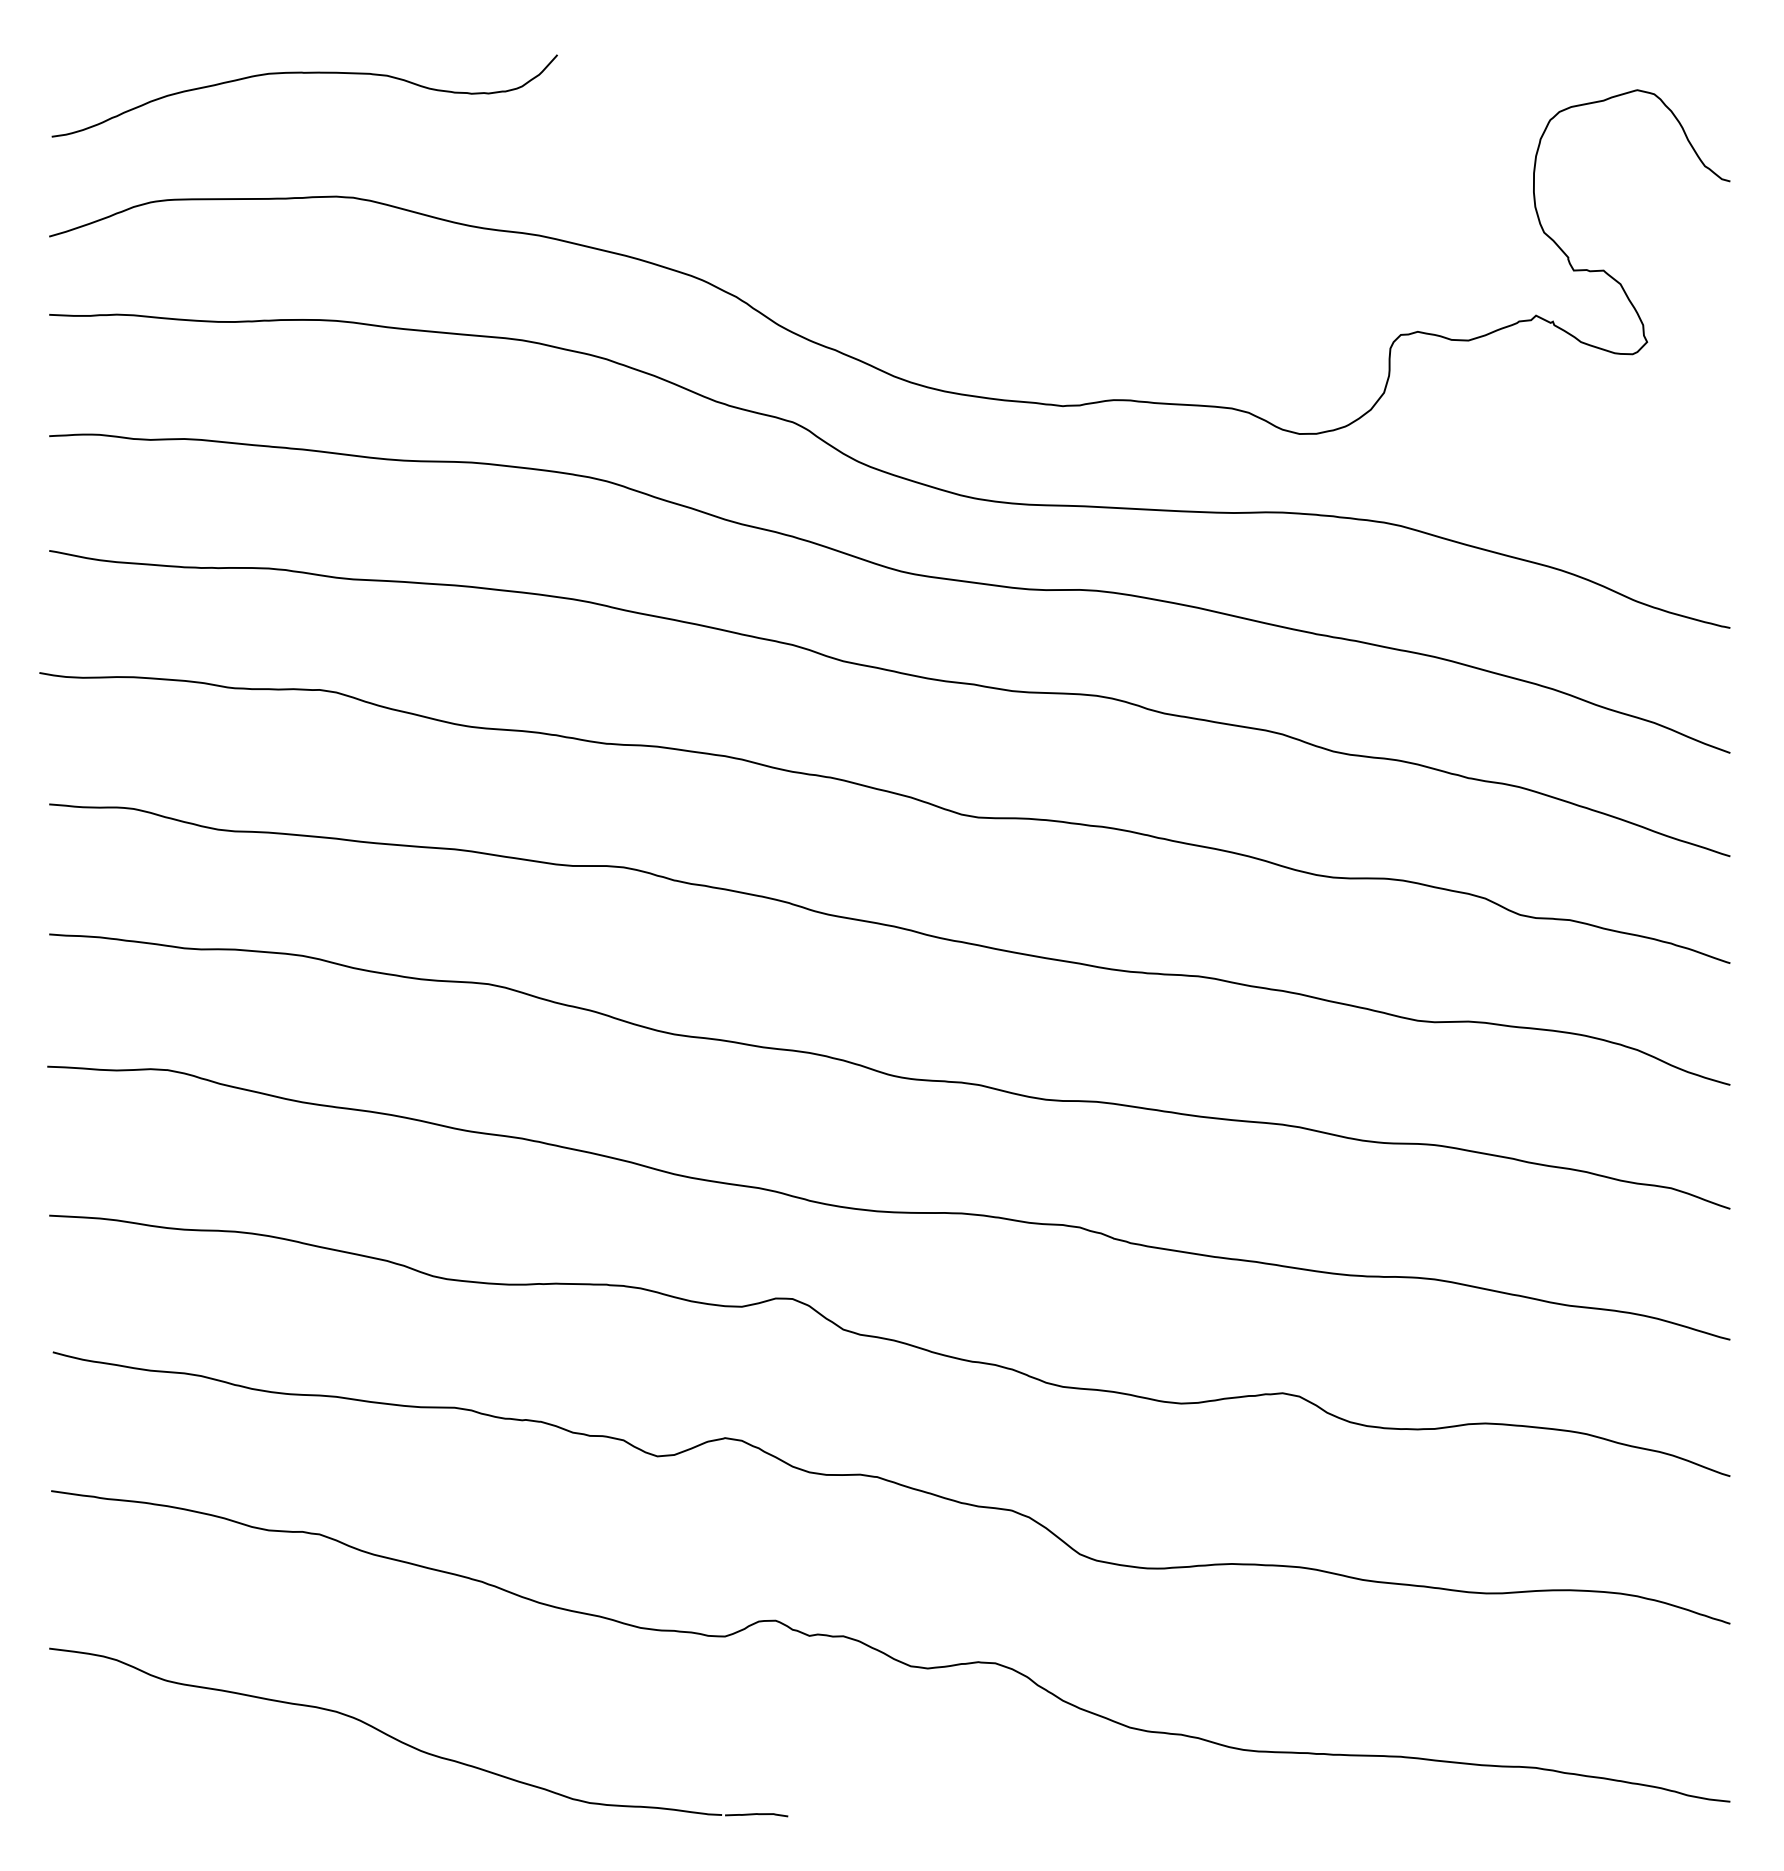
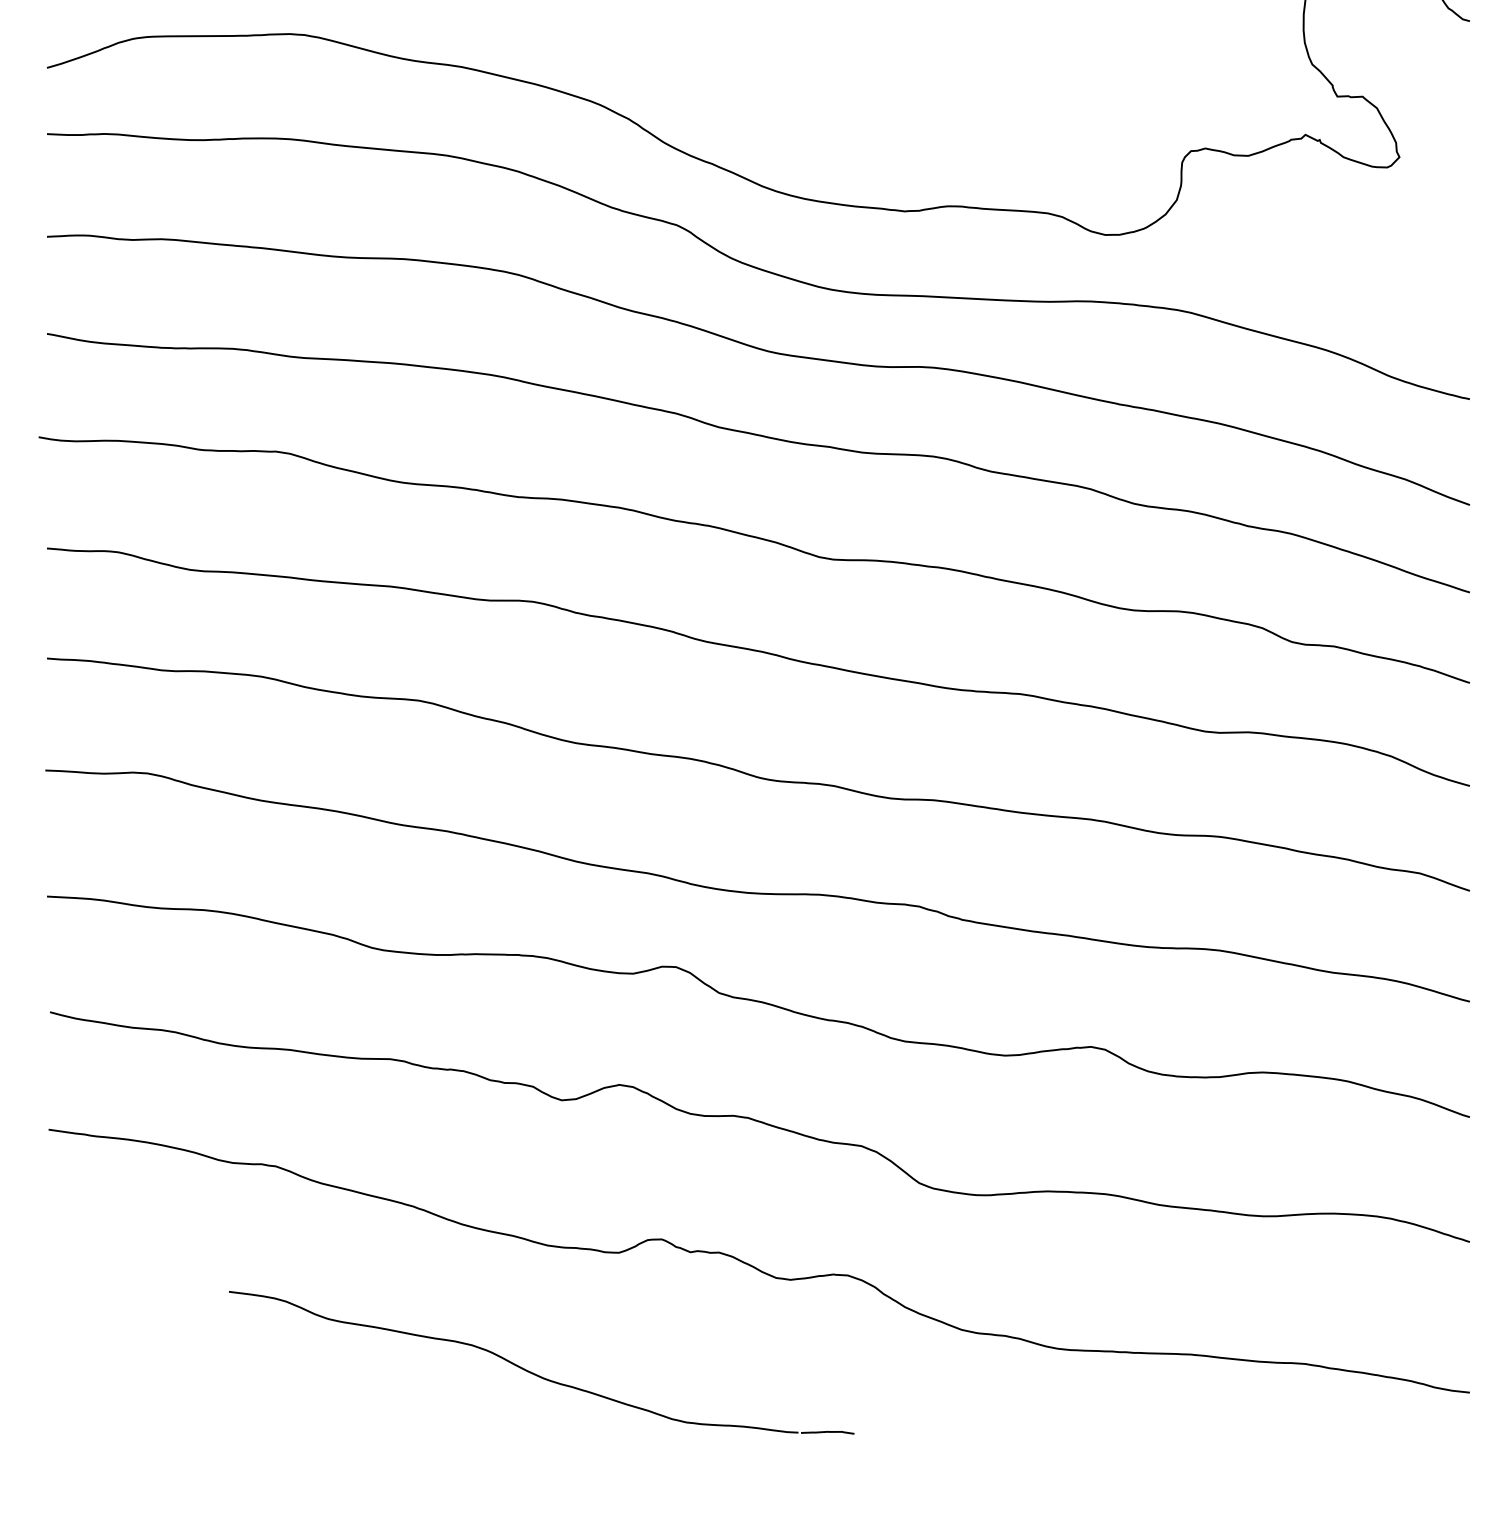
part: (411, 1745) -> (535, 1373), moved

